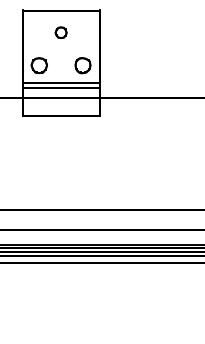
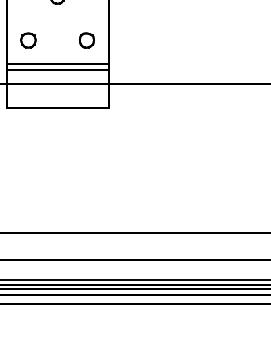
part: (39, 65) -> (28, 40), size x0.71
part: (83, 65) -> (87, 40), size x0.71

